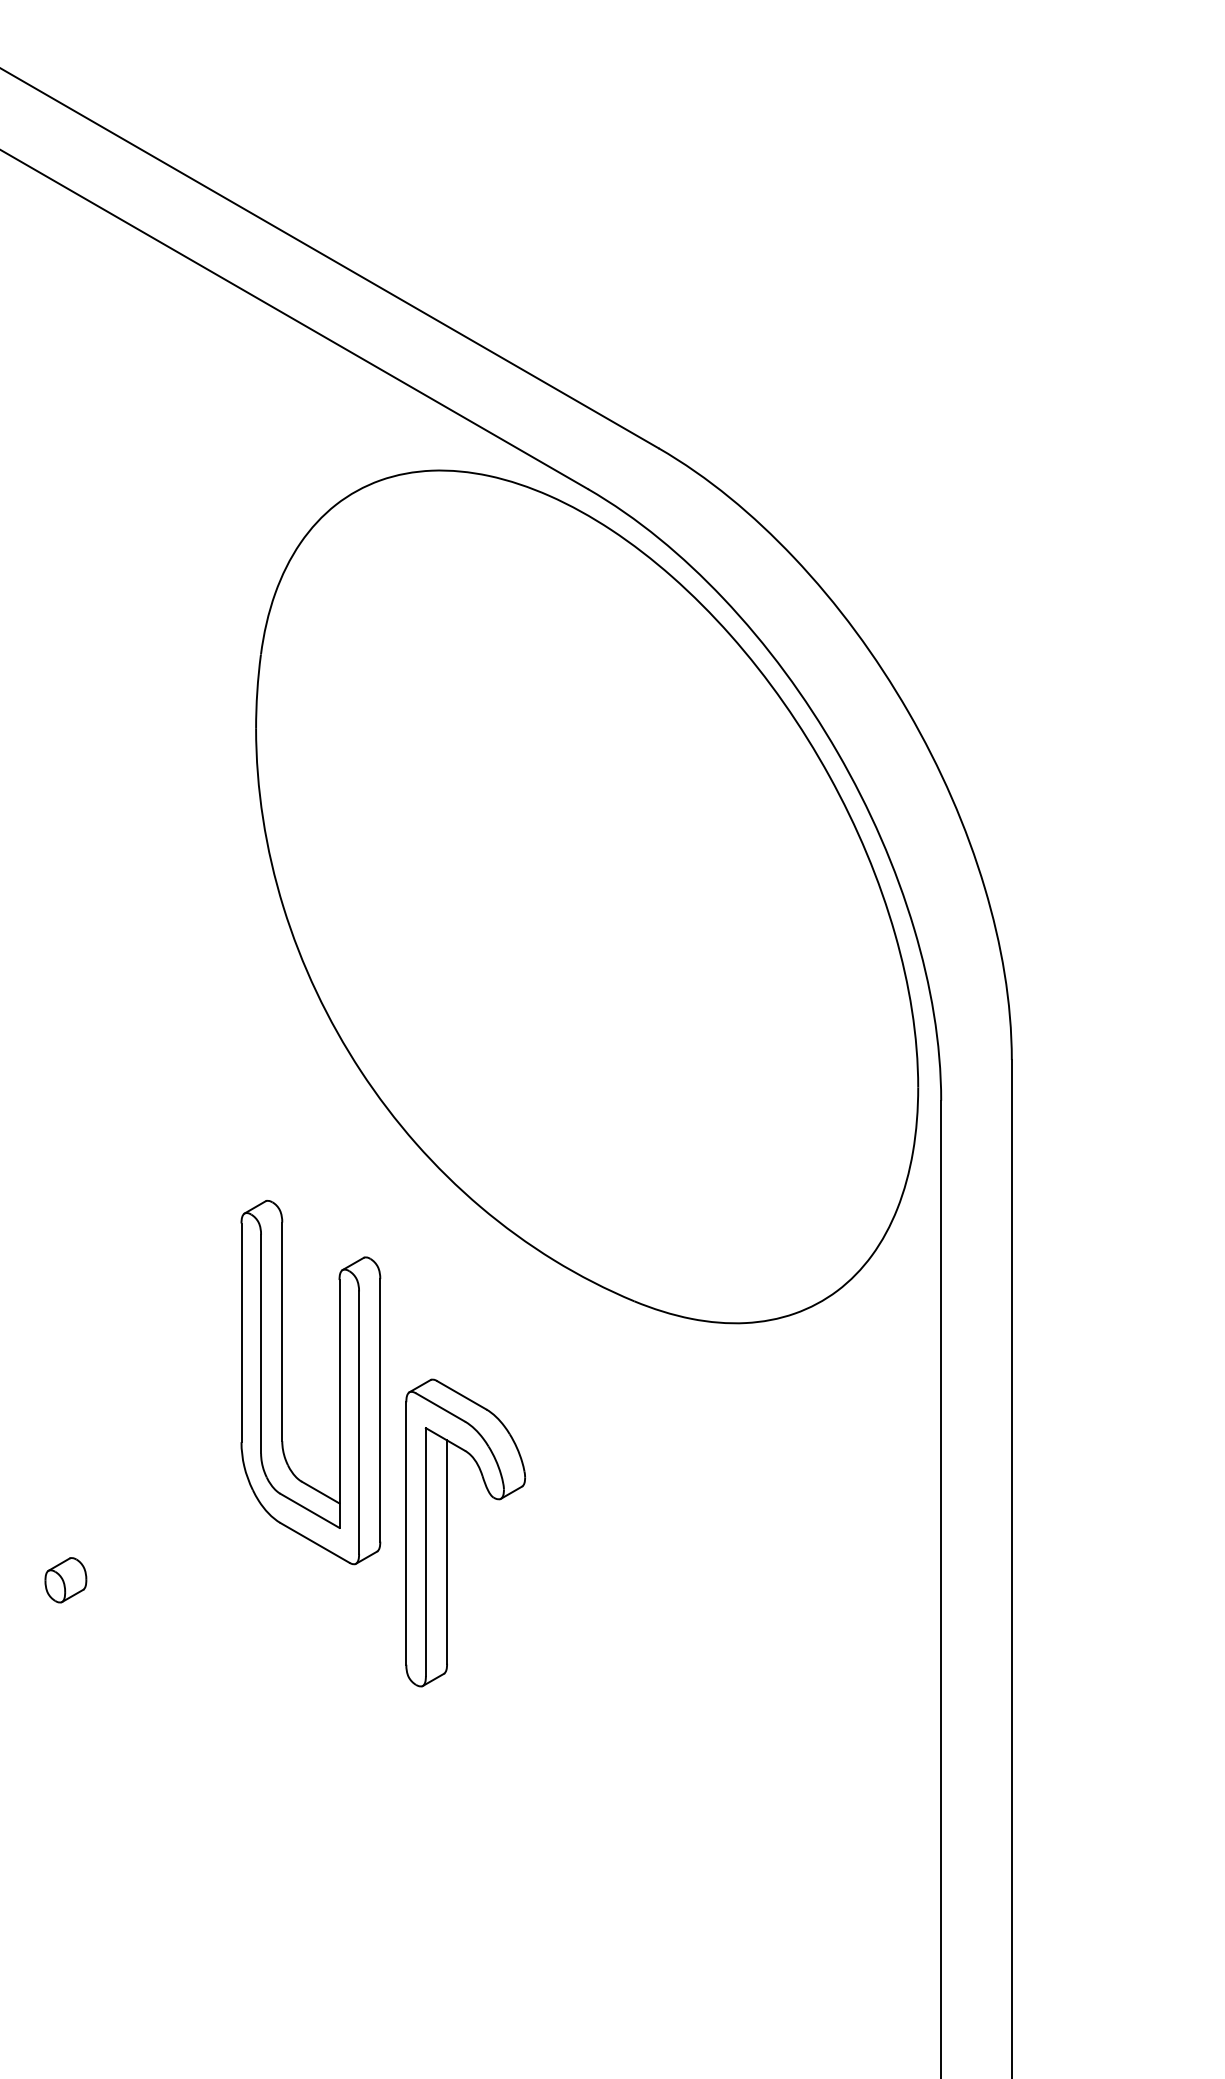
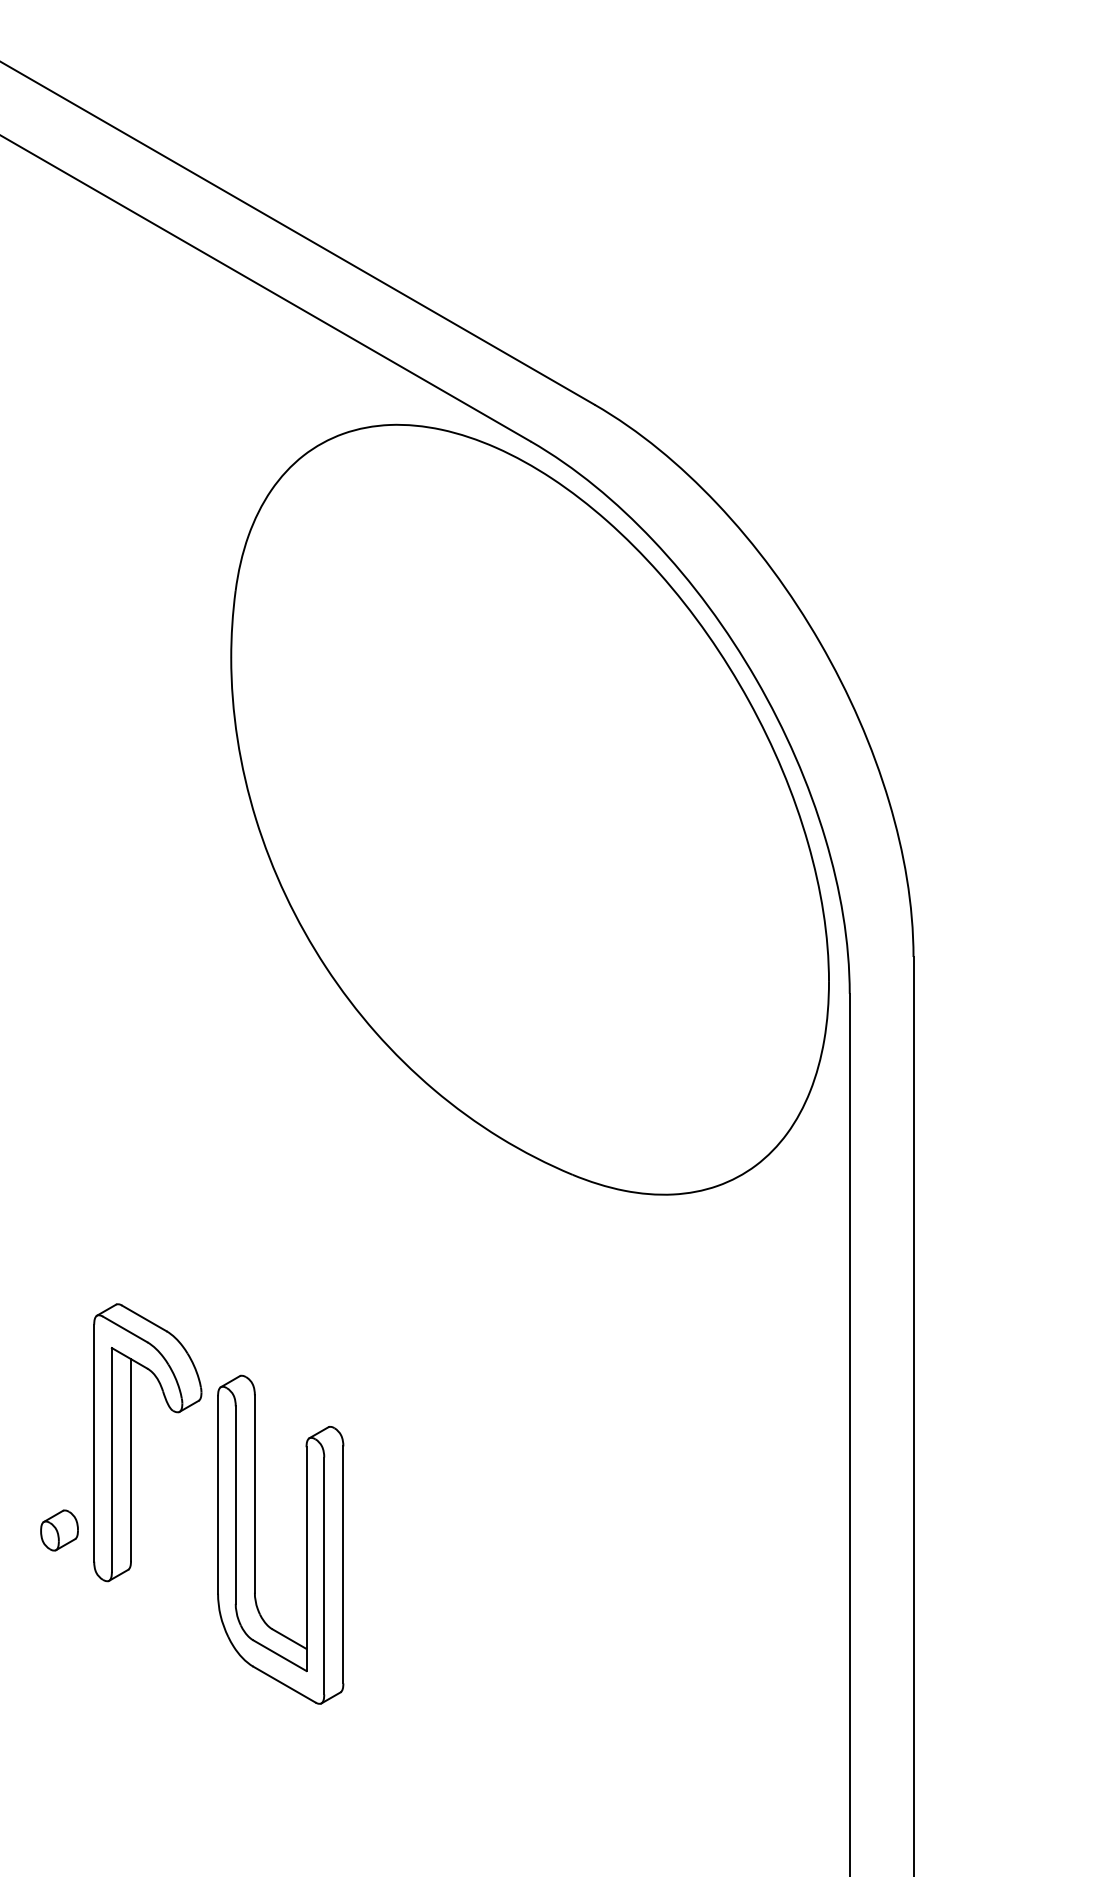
part: (282, 1382) -> (255, 1539), moved
part: (447, 1532) -> (131, 1442), moved
part: (65, 1580) -> (59, 1530), moved

